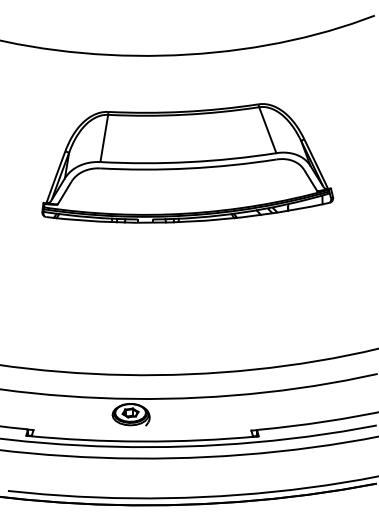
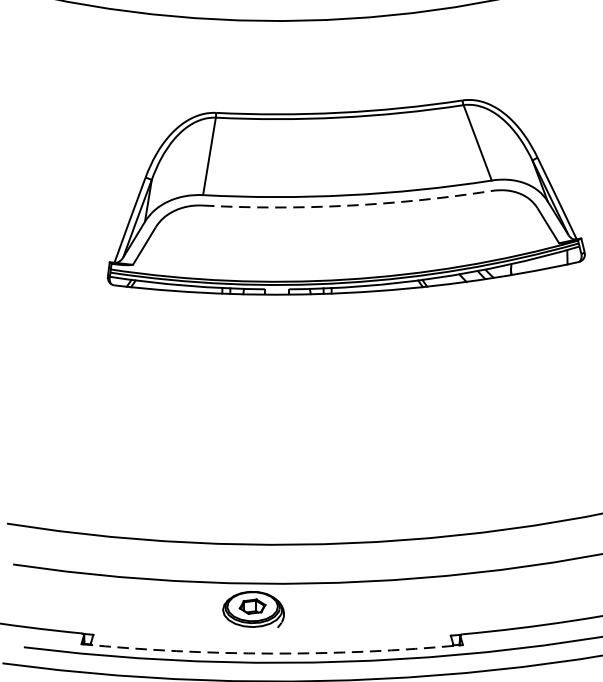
arc: (188, 168) -> (347, 205), solid -> dashed
arc: (142, 441) -> (272, 653), solid -> dashed

